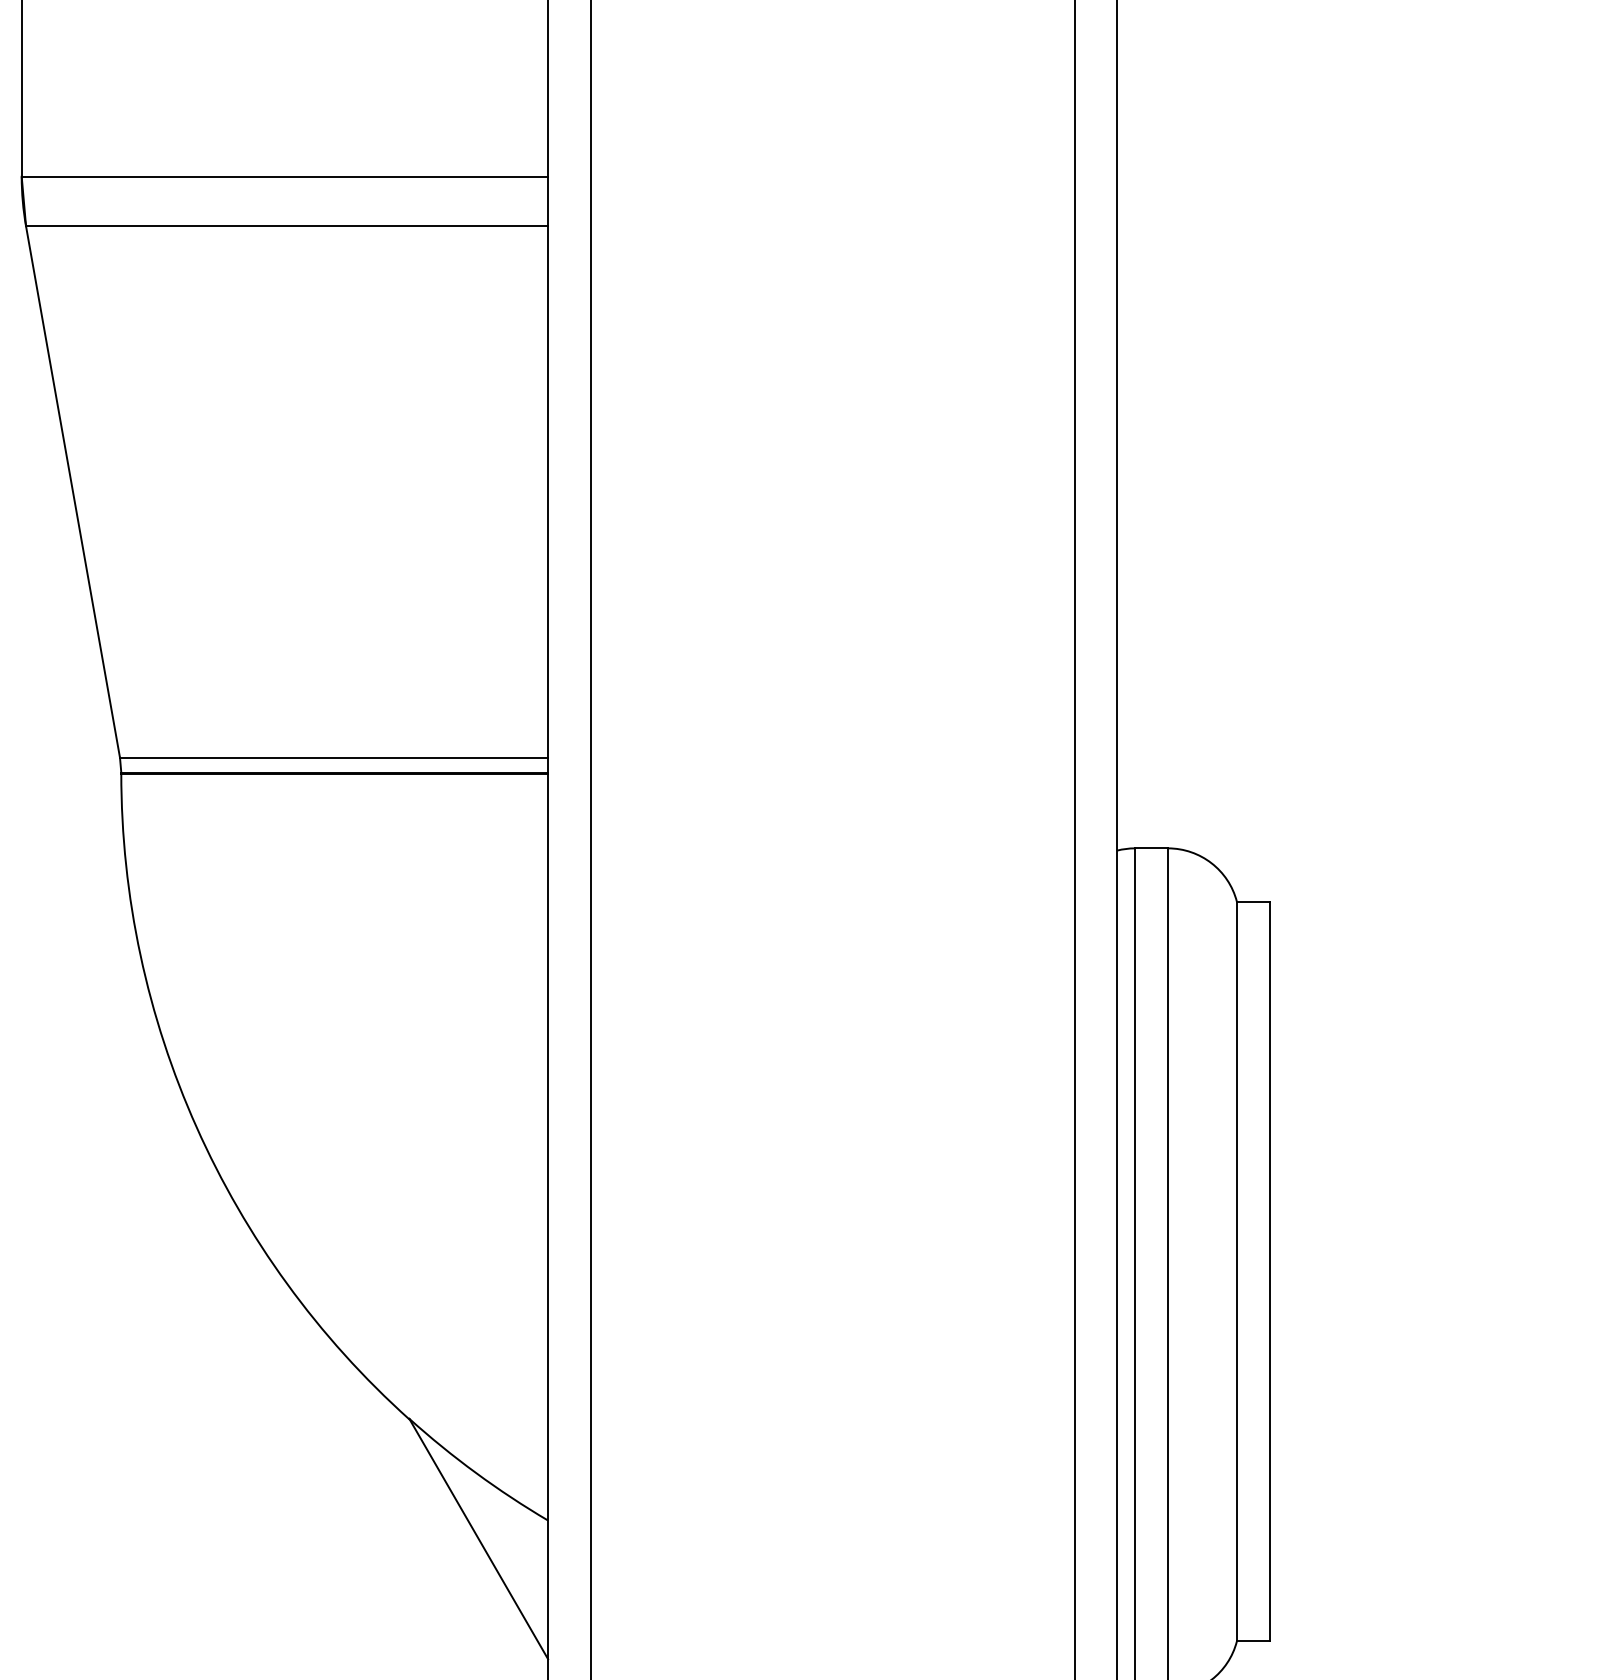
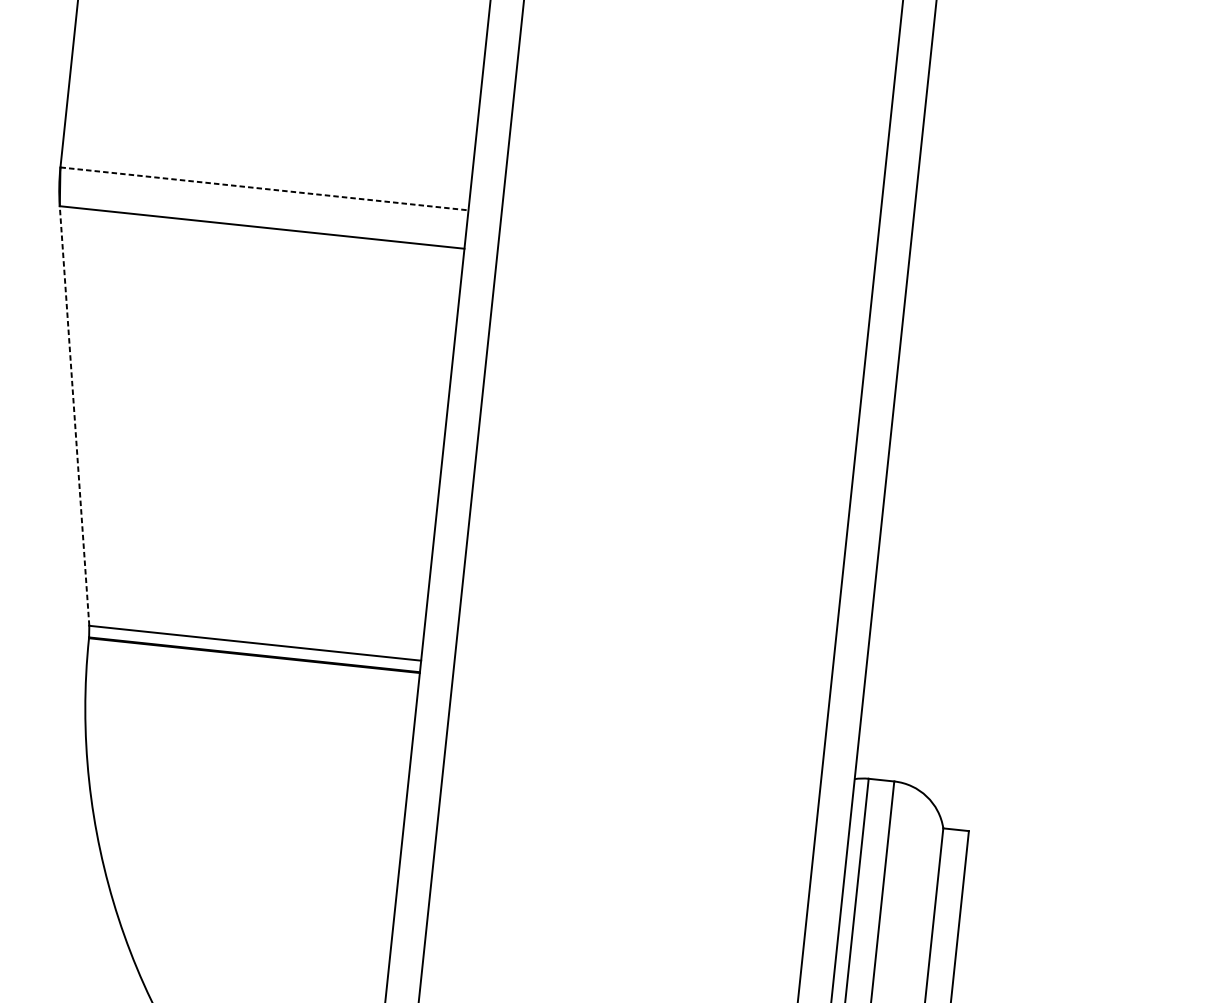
line: (285, 176) -> (264, 188), solid -> dashed
line: (73, 491) -> (74, 415), solid -> dashed

